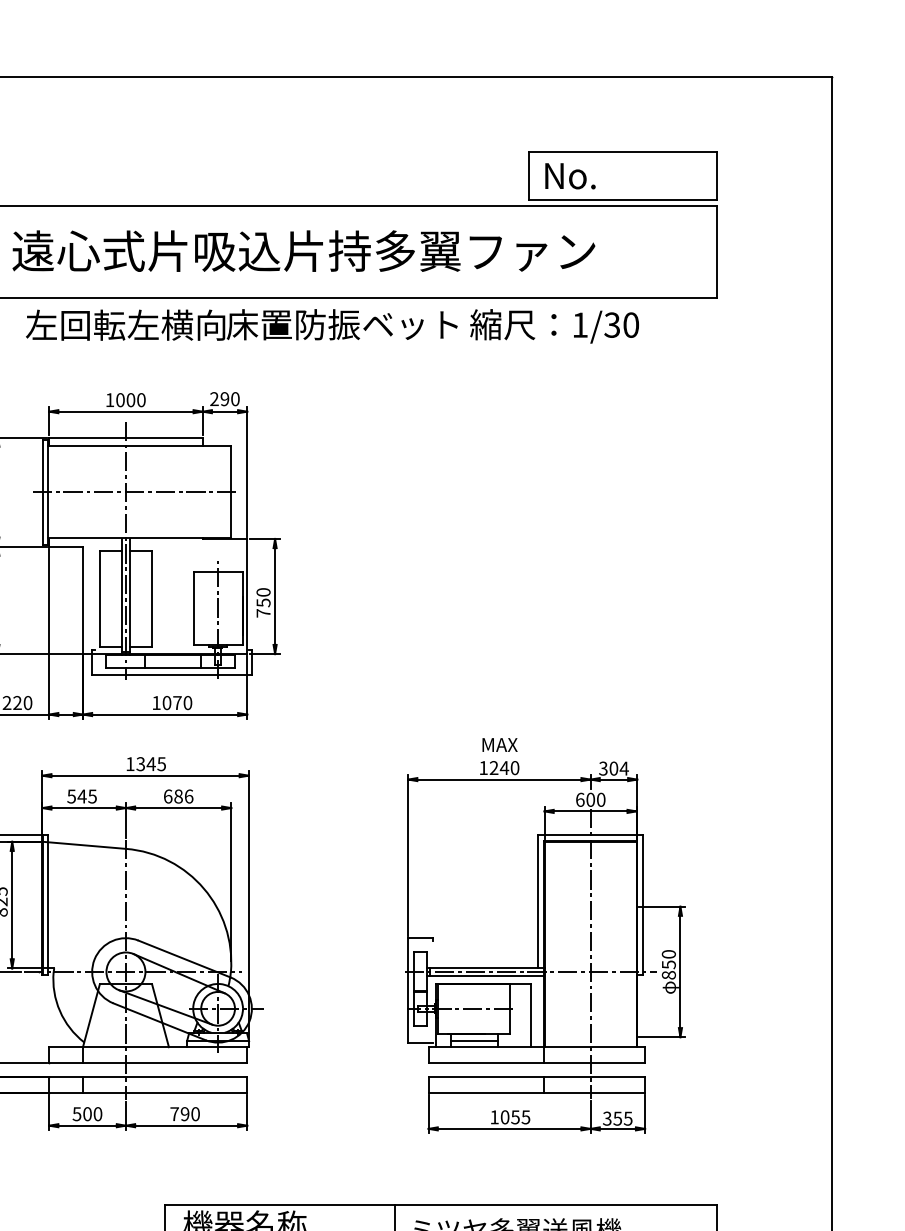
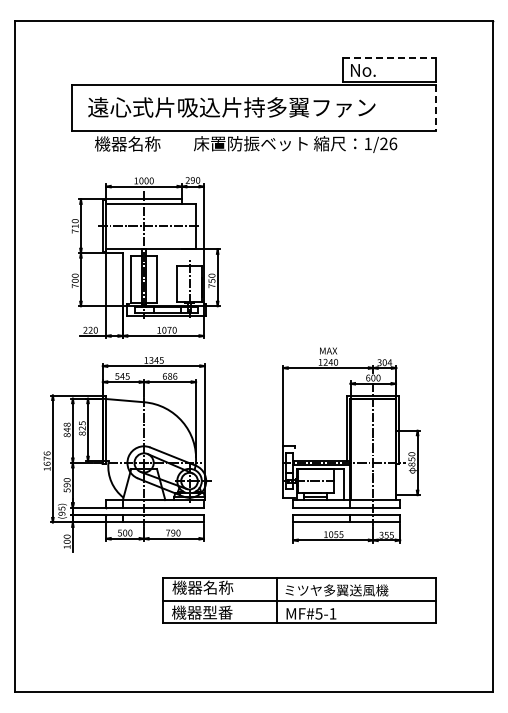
line: (623, 151) -> (389, 58), solid -> dashed
line: (716, 251) -> (435, 107), solid -> dashed
text: (124, 324) -> (143, 143), 左回転左横向 -> 機器名称
text: (621, 324) -> (388, 143), 1/30 -> 1/26

